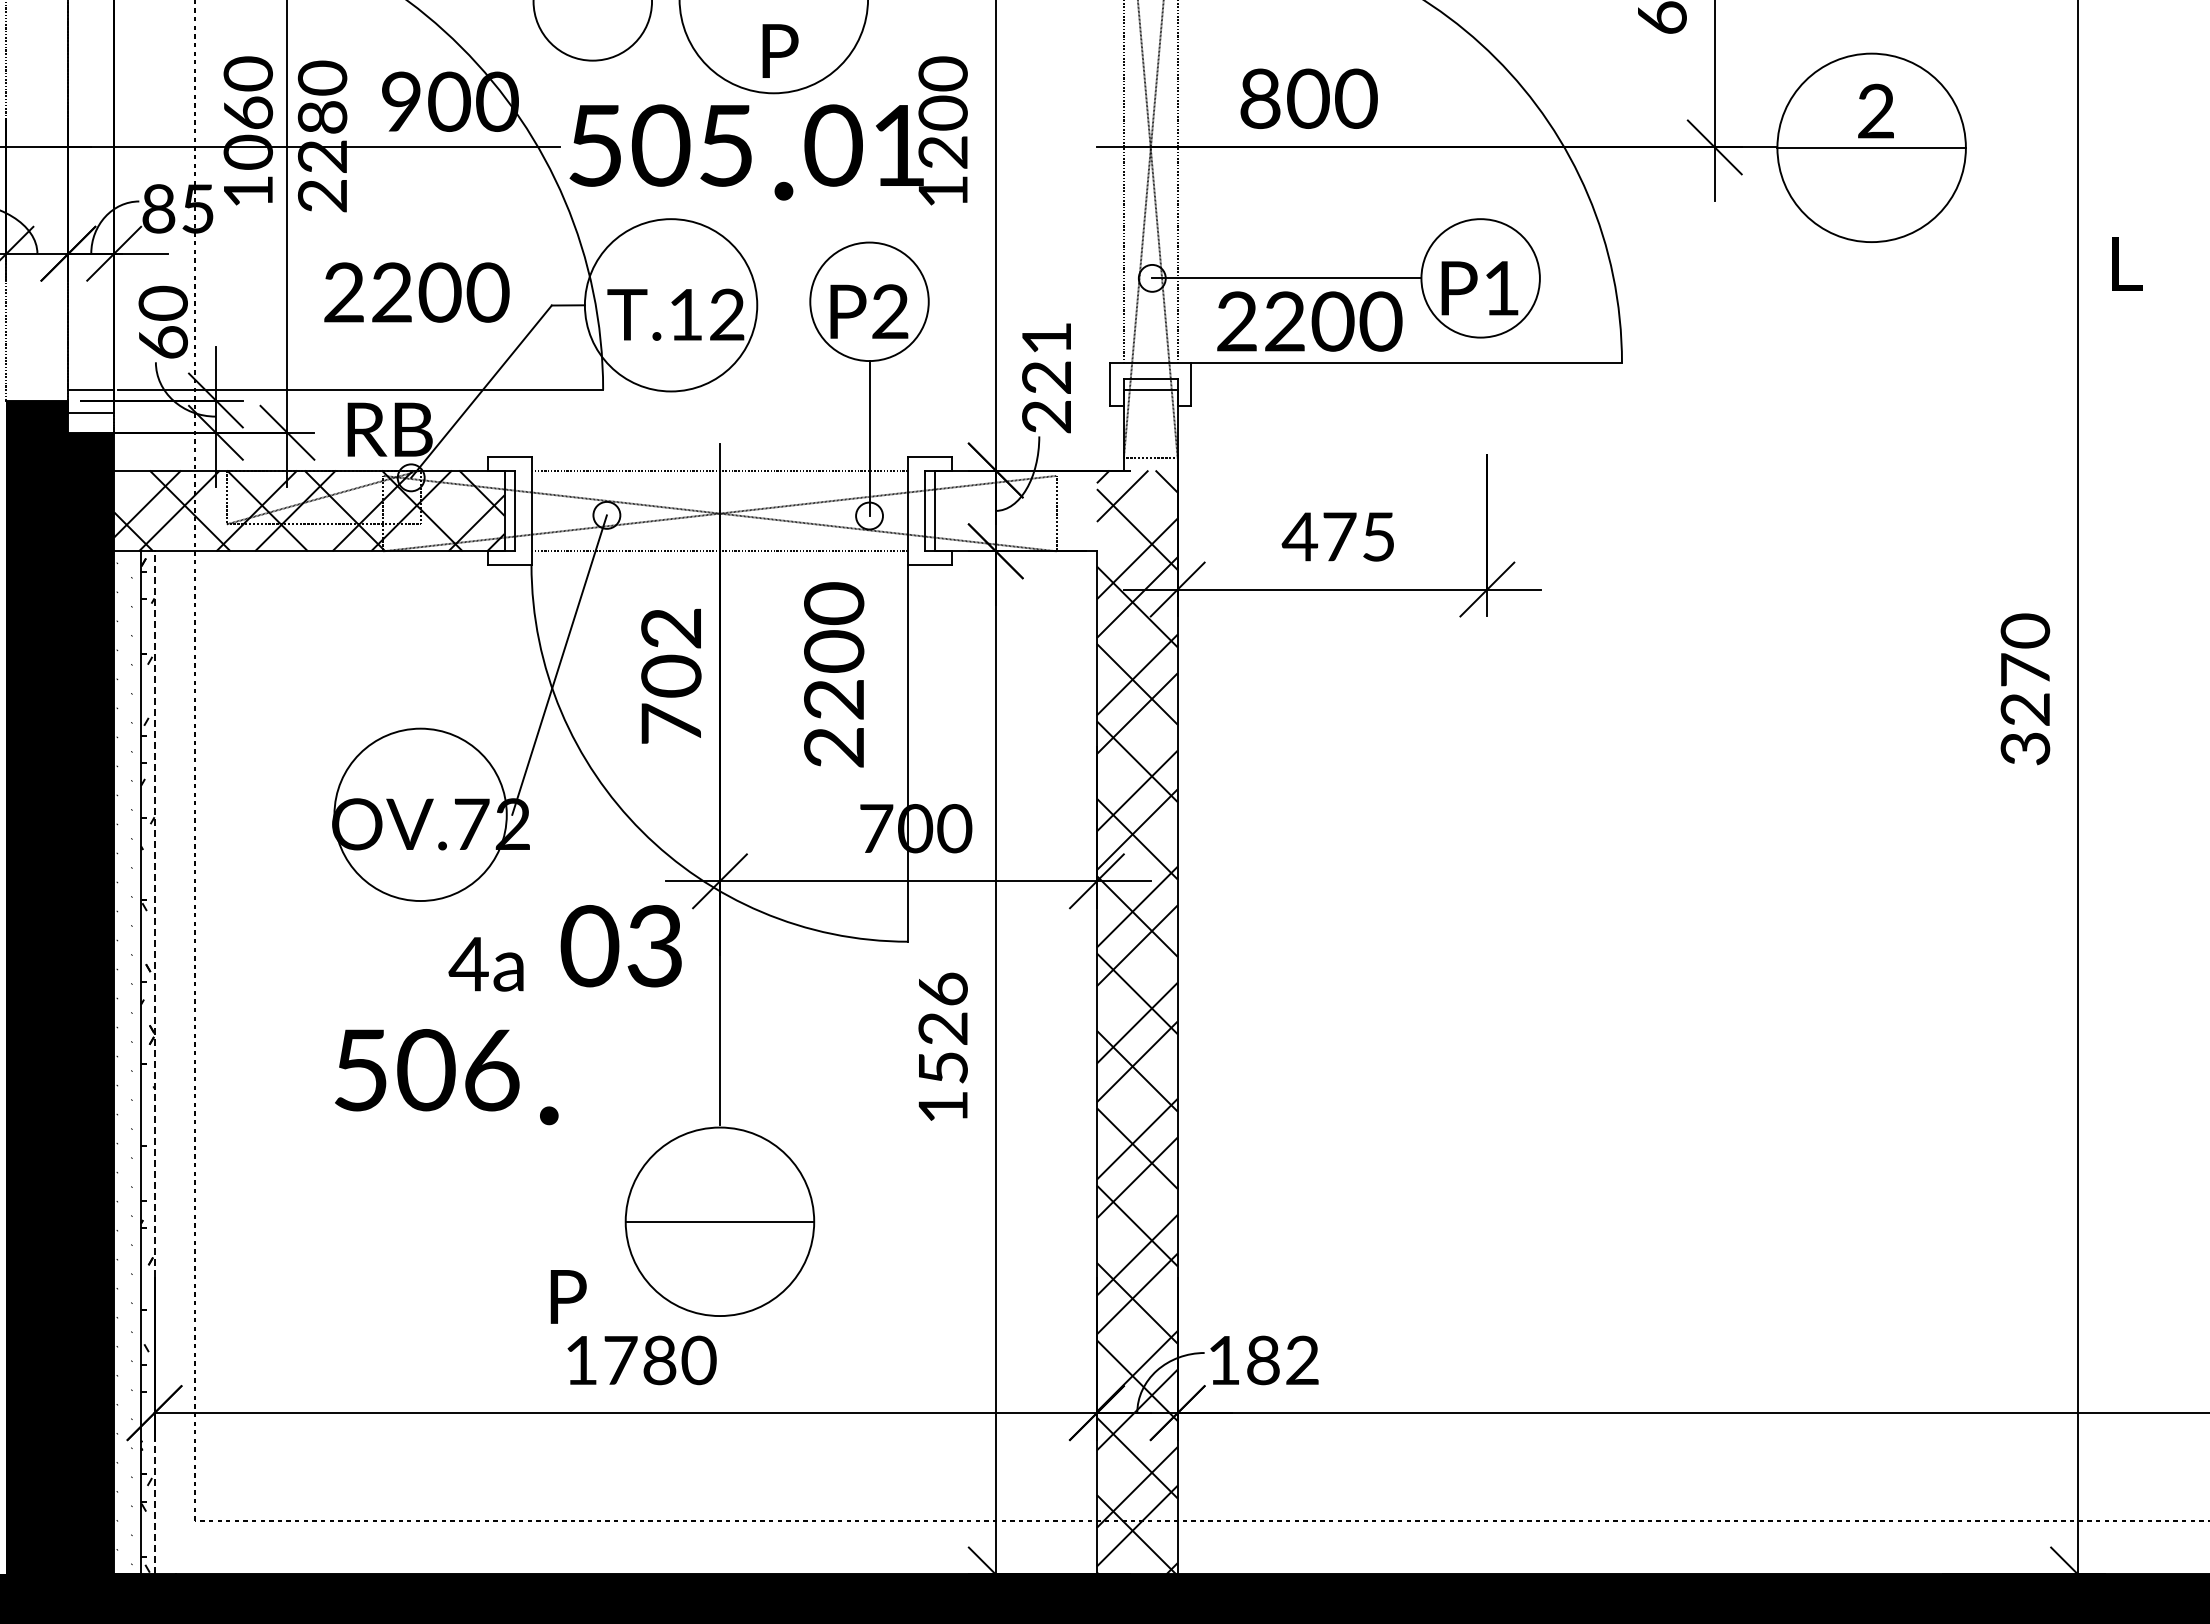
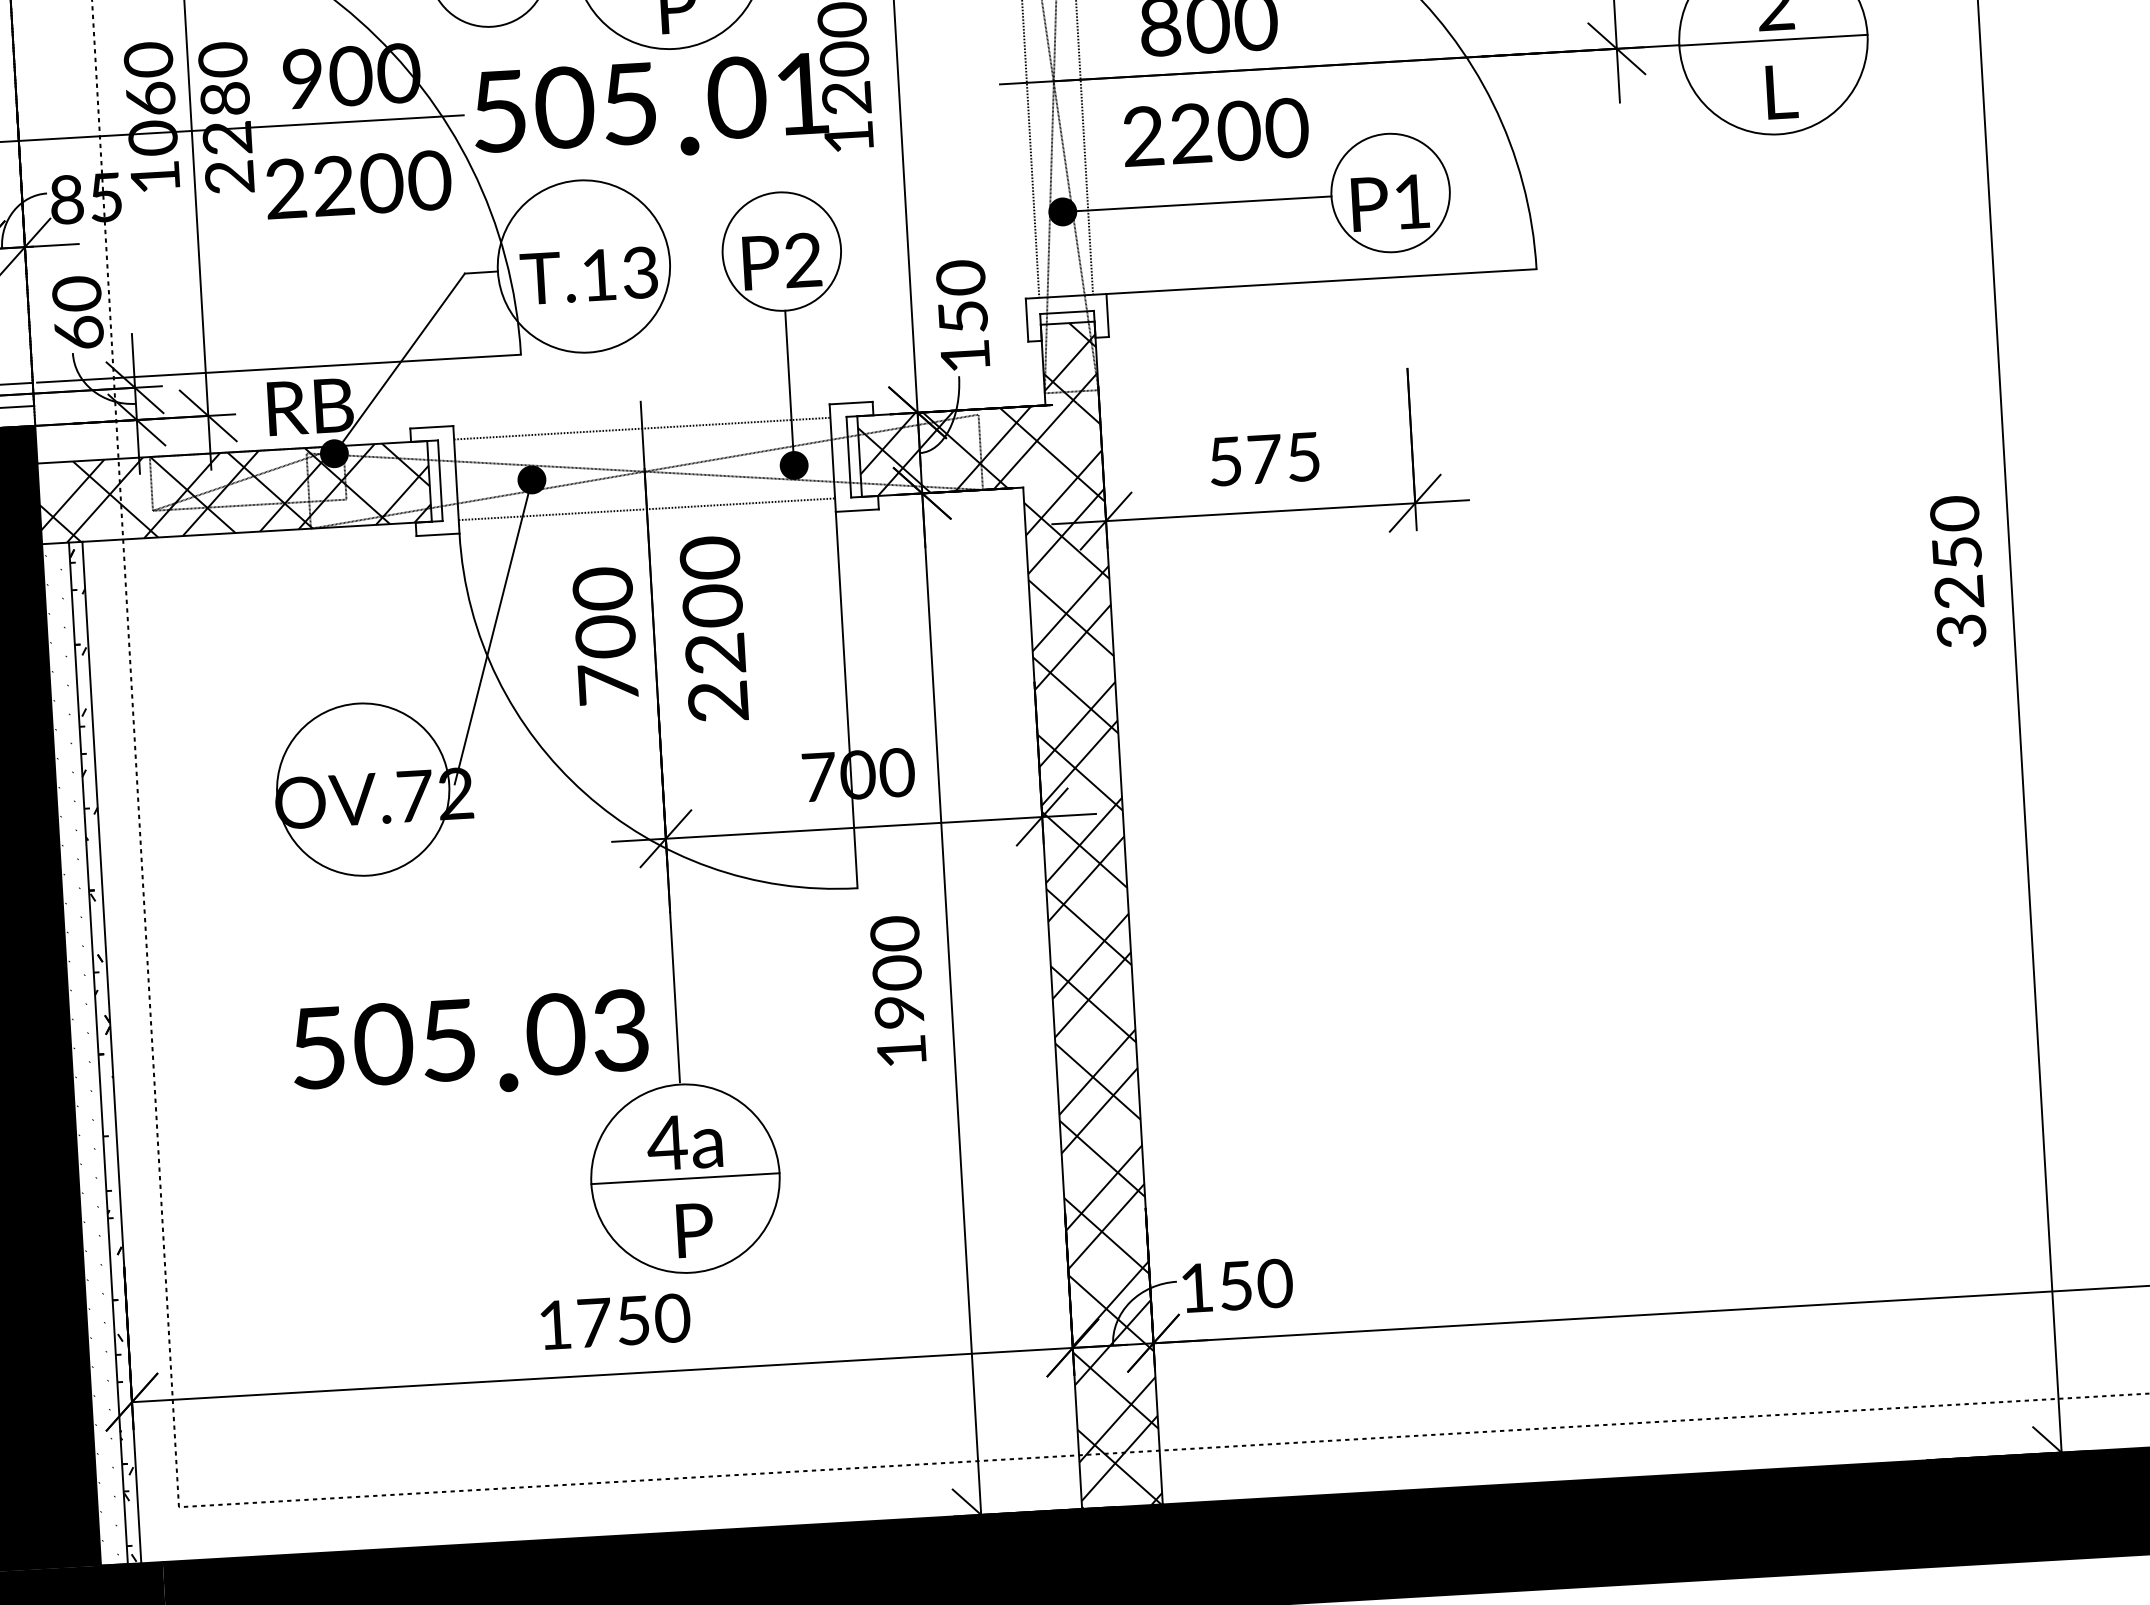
text: (2127, 263) -> (1782, 91), moved
fill: (1151, 277) -> (1061, 211), added
text: (416, 292) -> (358, 184), moved
text: (727, 314) -> (640, 272), T.12 -> T.13
text: (1309, 321) -> (1215, 132), moved
text: (1046, 376) -> (962, 315), 221 -> 150
hatch: (1150, 429) -> (1069, 362), added
fill: (410, 477) -> (333, 453), added
hatch: (1015, 510) -> (939, 451), added
fill: (606, 514) -> (531, 479), added
fill: (869, 515) -> (794, 464), added
text: (1299, 536) -> (1224, 461), 475 -> 575
text: (671, 627) -> (602, 588), 702 -> 700
text: (2025, 669) -> (1957, 552), 3270 -> 3250
text: (834, 674) -> (714, 628), moved
text: (620, 946) -> (586, 1032), moved
text: (485, 964) -> (683, 1142), moved
text: (942, 1027) -> (896, 971), 1526 -> 1900
line: (154, 1062) -> (111, 1052), dashed -> solid
text: (492, 1070) -> (449, 1040), 506 -> 505
text: (568, 1296) -> (694, 1229), moved
text: (659, 1360) -> (633, 1320), 1780 -> 1750
text: (1283, 1360) -> (1256, 1284), 182 -> 150

